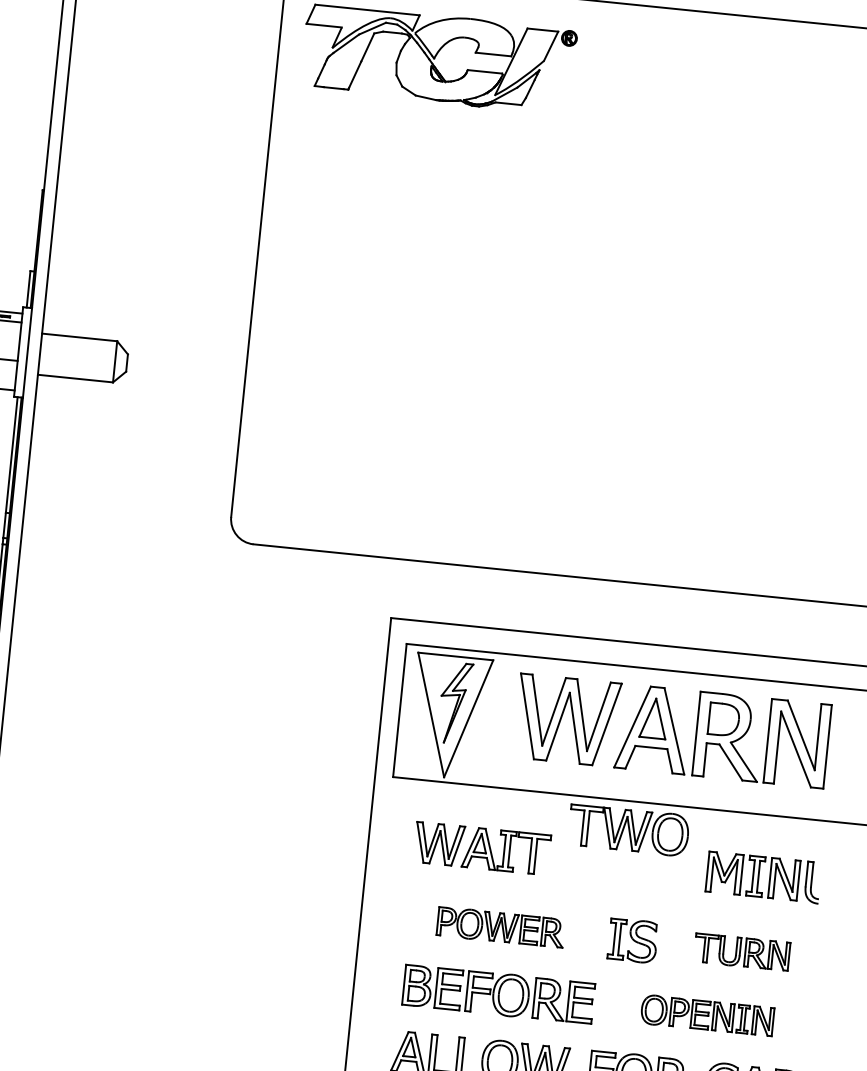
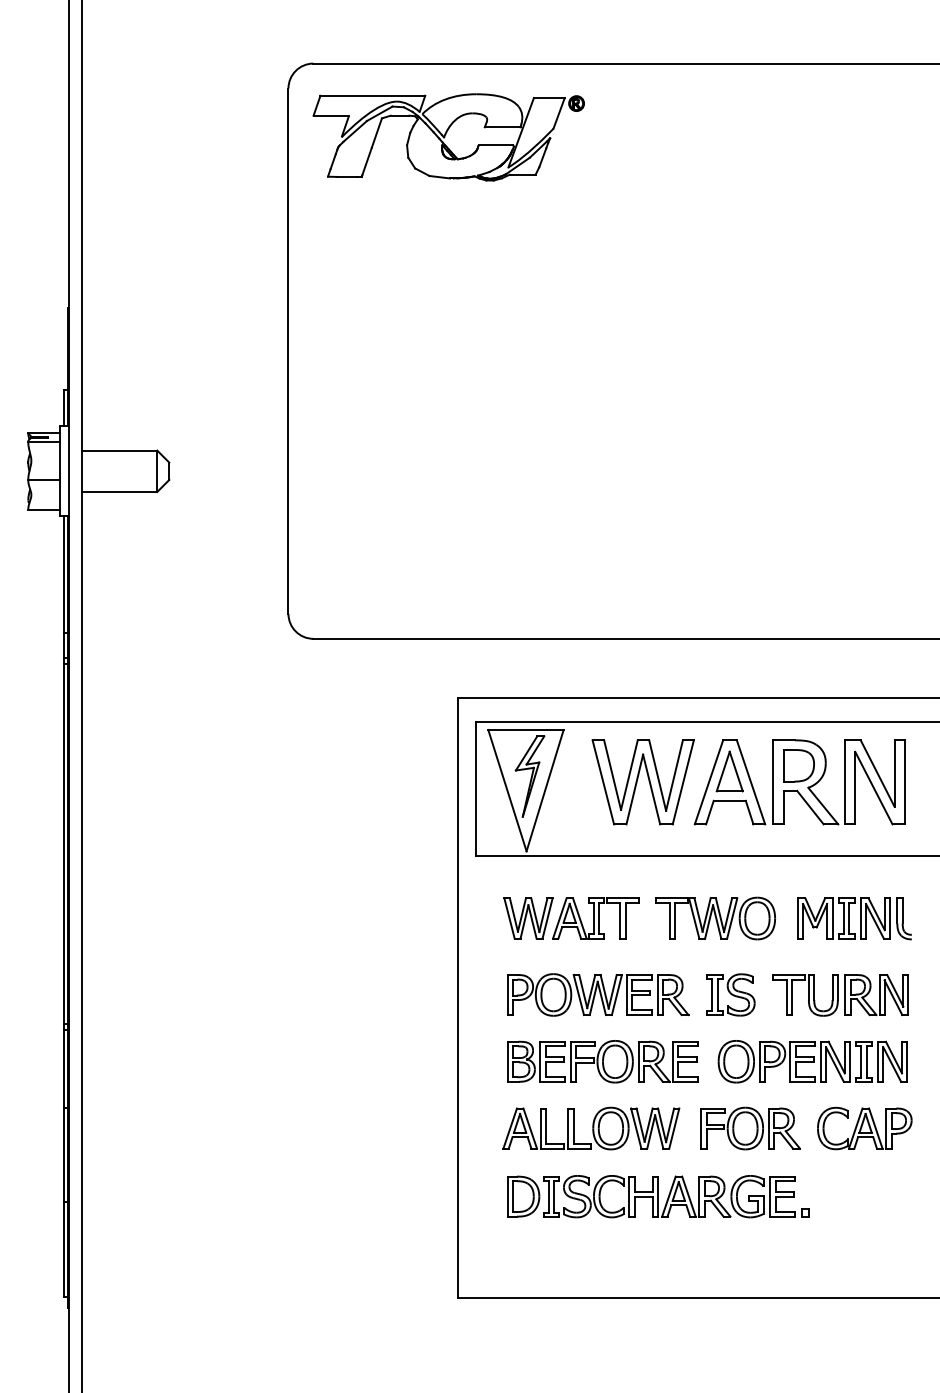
part: (628, 830) -> (715, 918), moved
part: (501, 926) -> (598, 994), size x1.43
part: (741, 952) -> (840, 995), size x1.43
part: (707, 1015) -> (812, 1061), size x1.43

